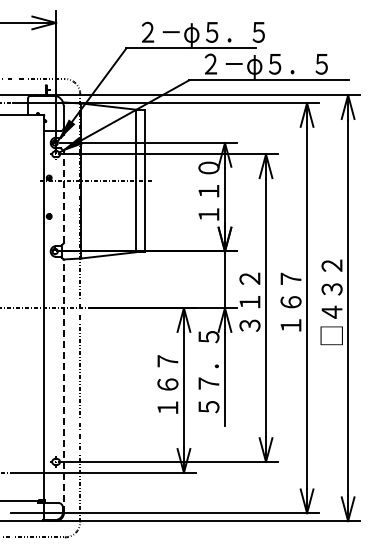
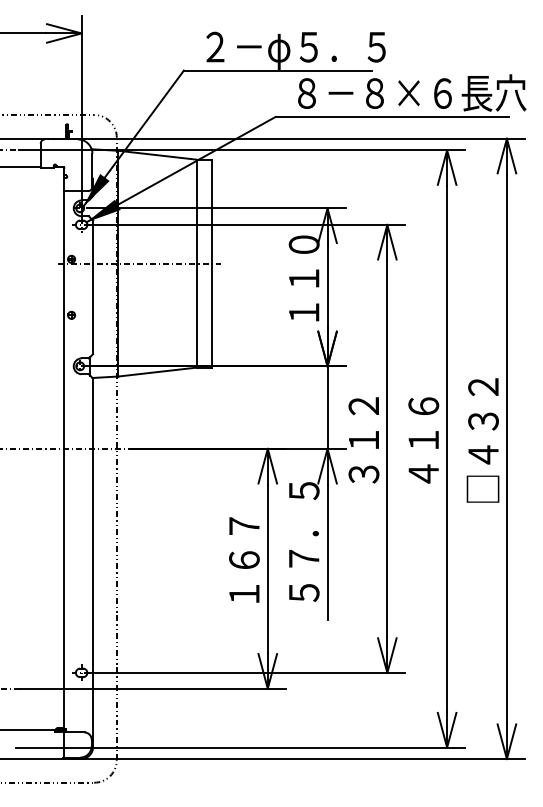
text: (282, 64) -> (411, 93), ２－φ５．５ -> ８－８×６長穴
line: (64, 197) -> (93, 287), dashed -> solid
text: (290, 301) -> (422, 439), １６７ -> ４１６
line: (64, 385) -> (93, 561), dashed -> solid

